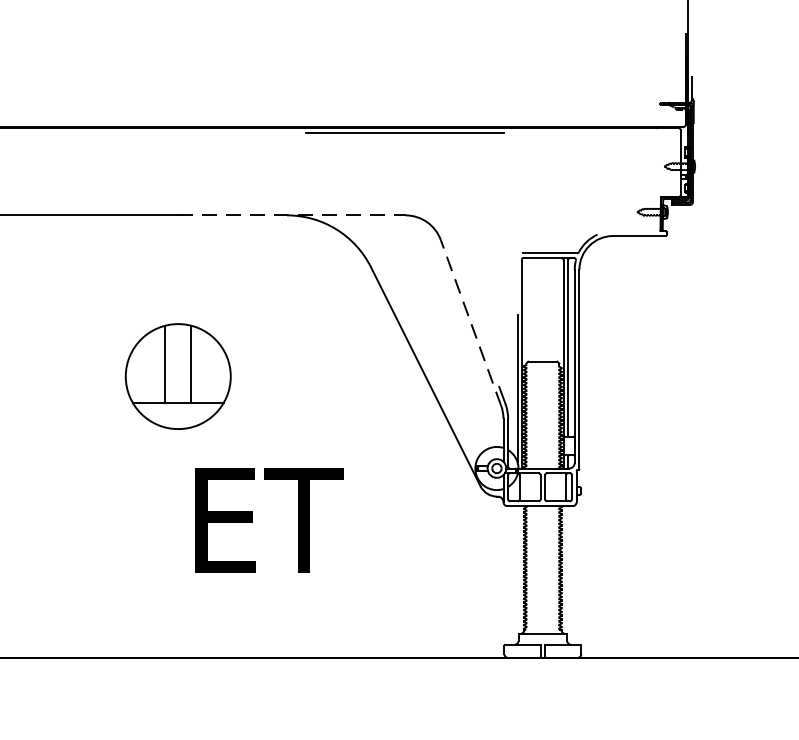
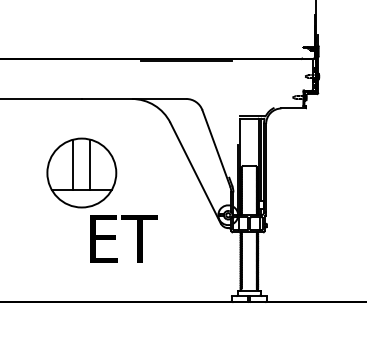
line: (292, 214) -> (134, 98), dashed -> solid
line: (471, 323) -> (216, 148), dashed -> solid
part: (177, 375) -> (81, 172), size x1.43

